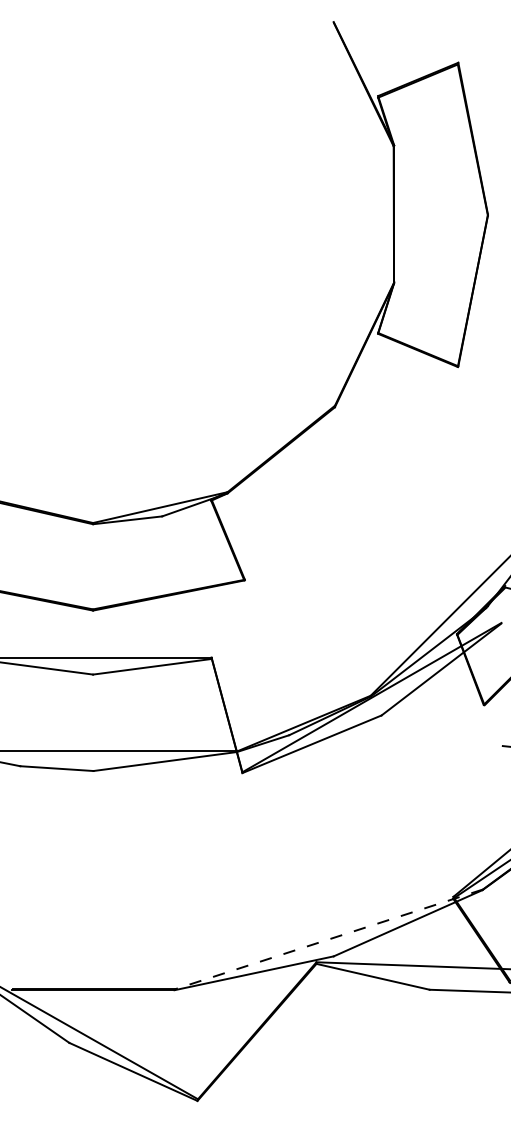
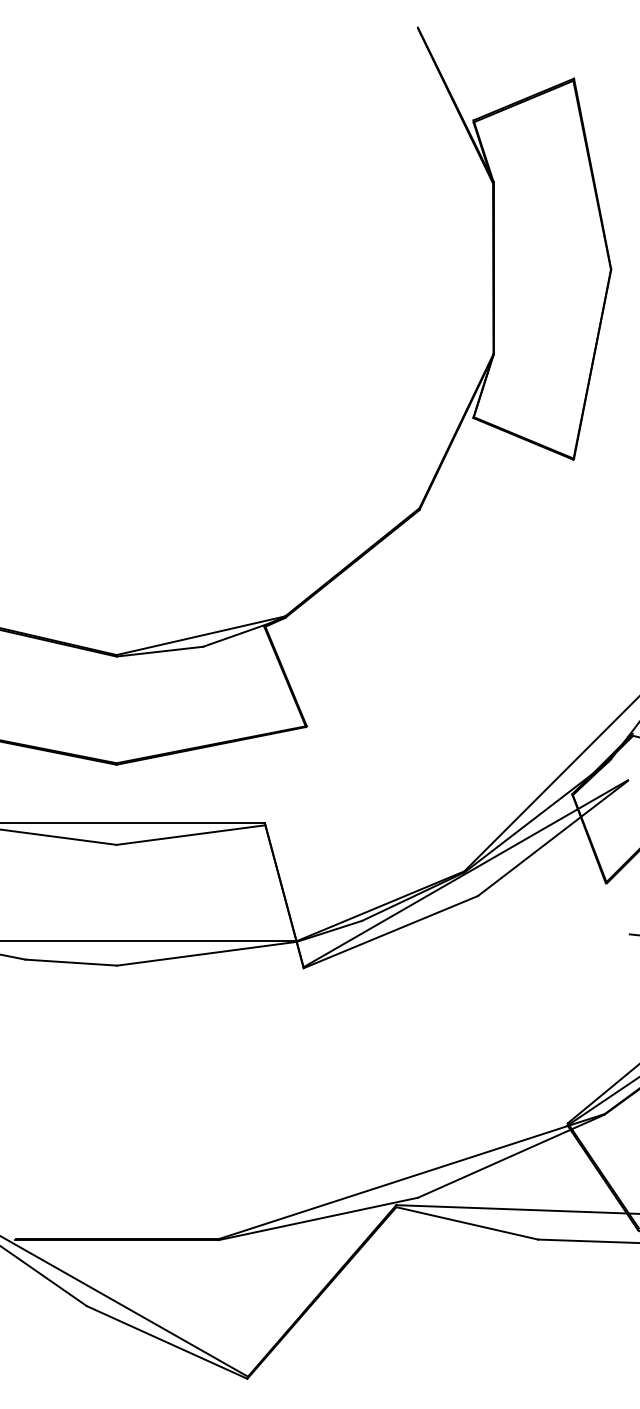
line: (328, 939) -> (411, 1176), dashed -> solid

